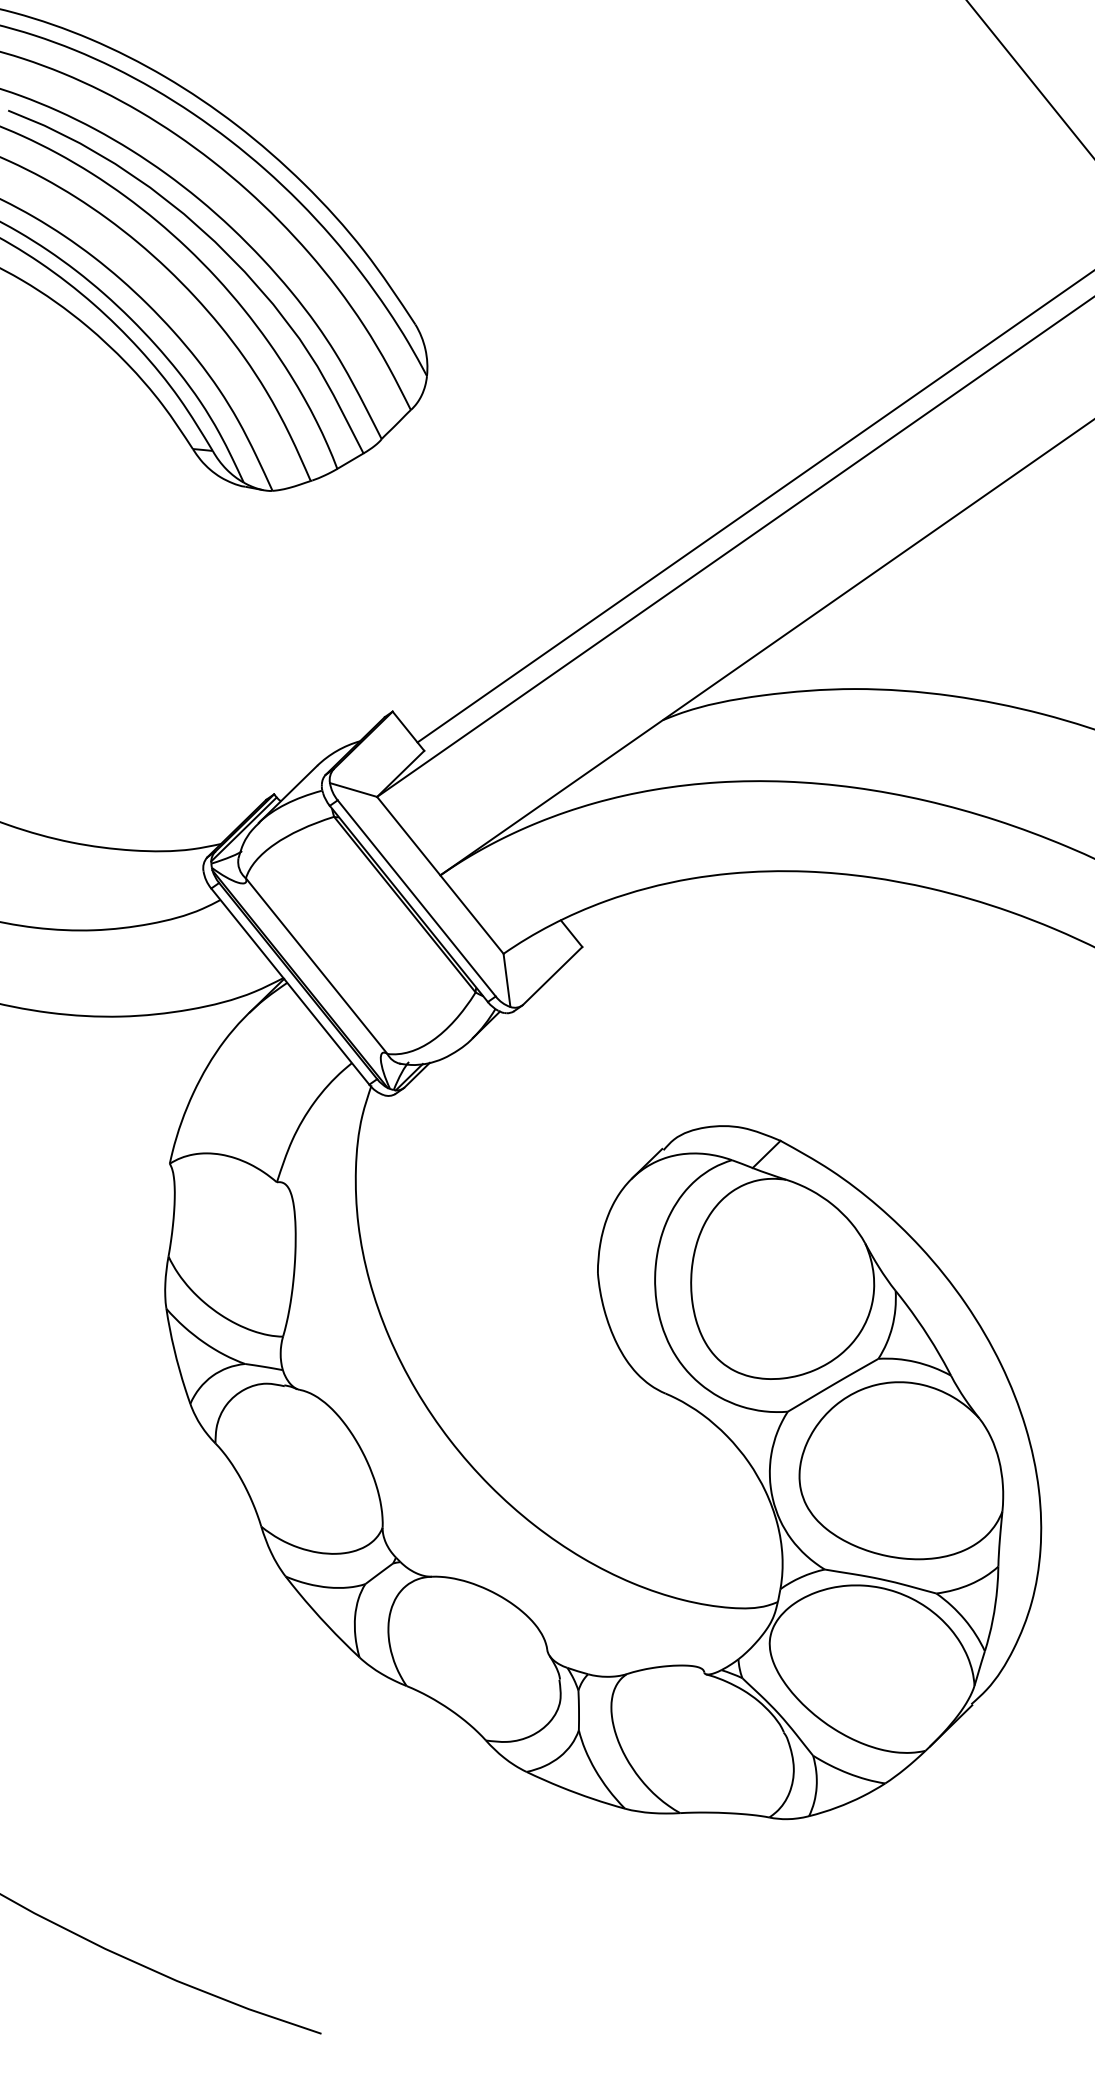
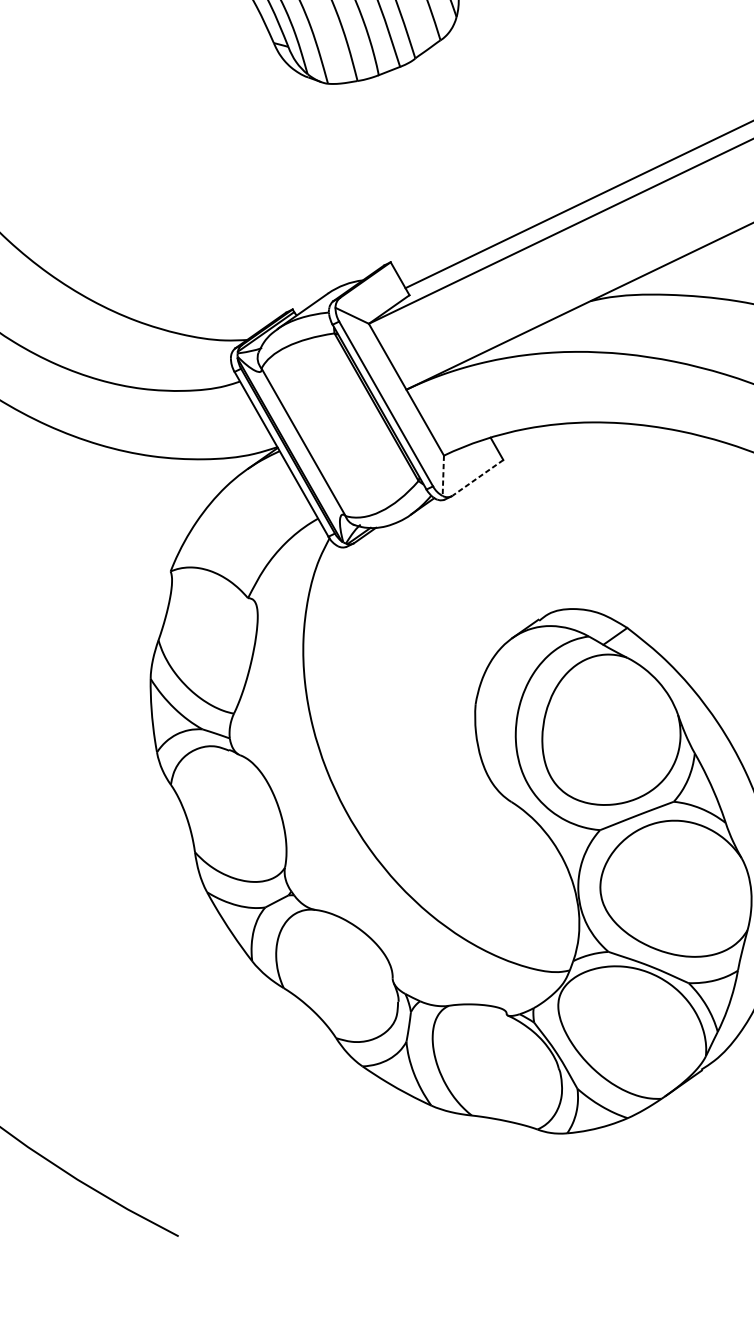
line: (552, 976) -> (477, 478), solid -> dashed
line: (507, 980) -> (443, 475), solid -> dashed

